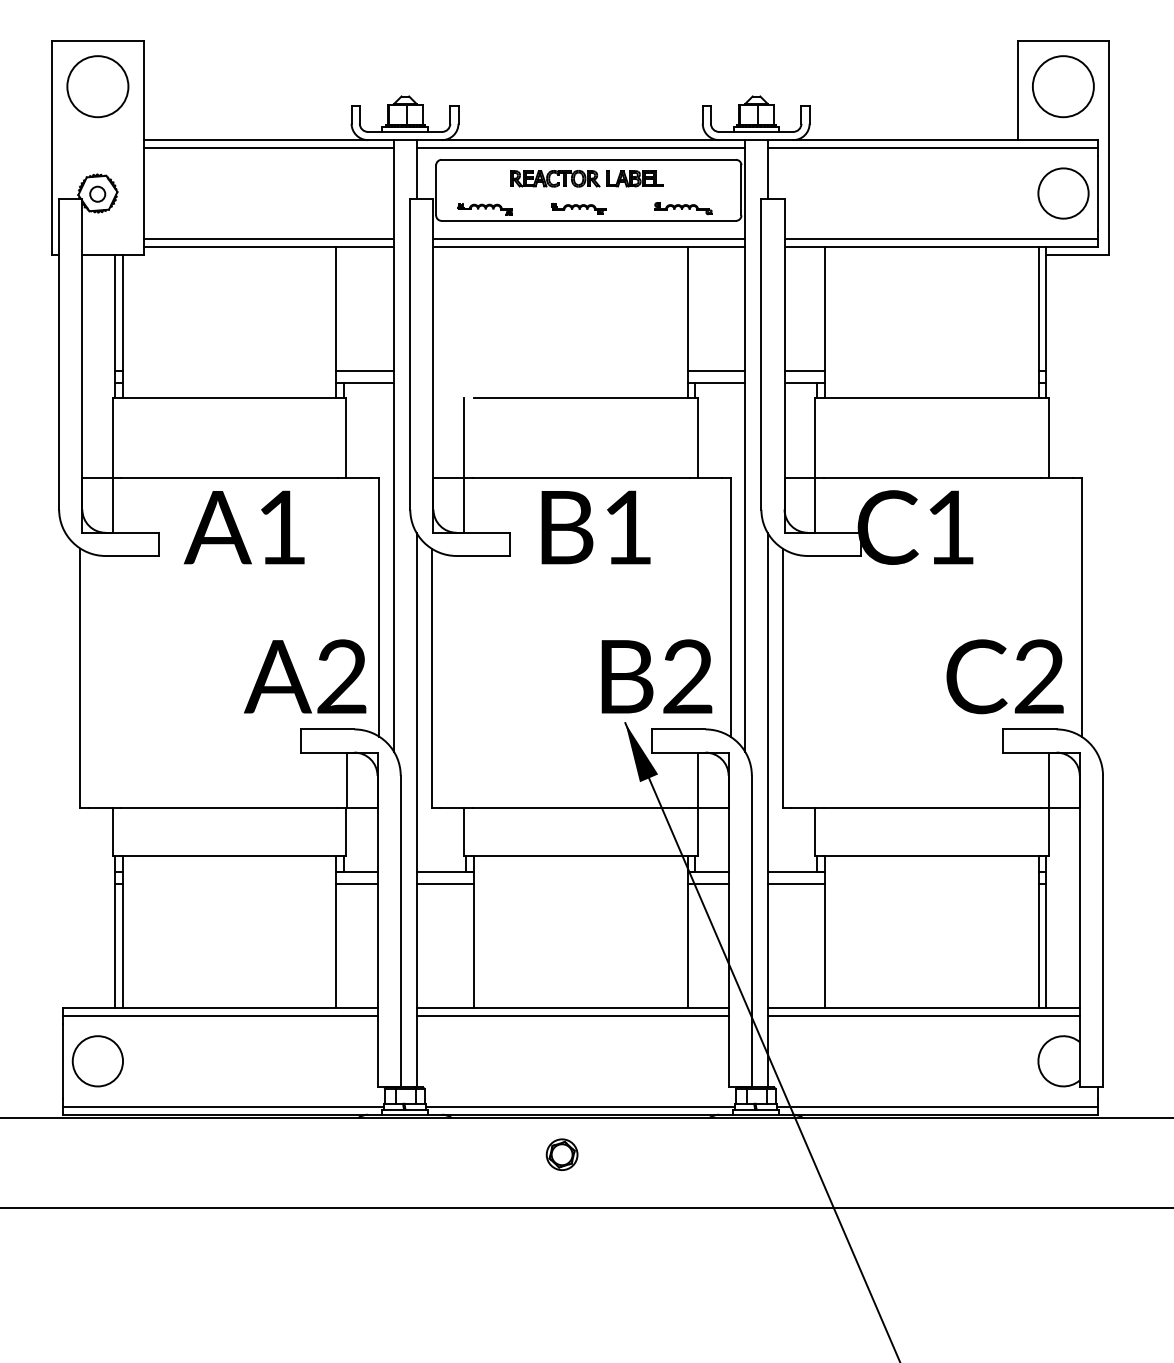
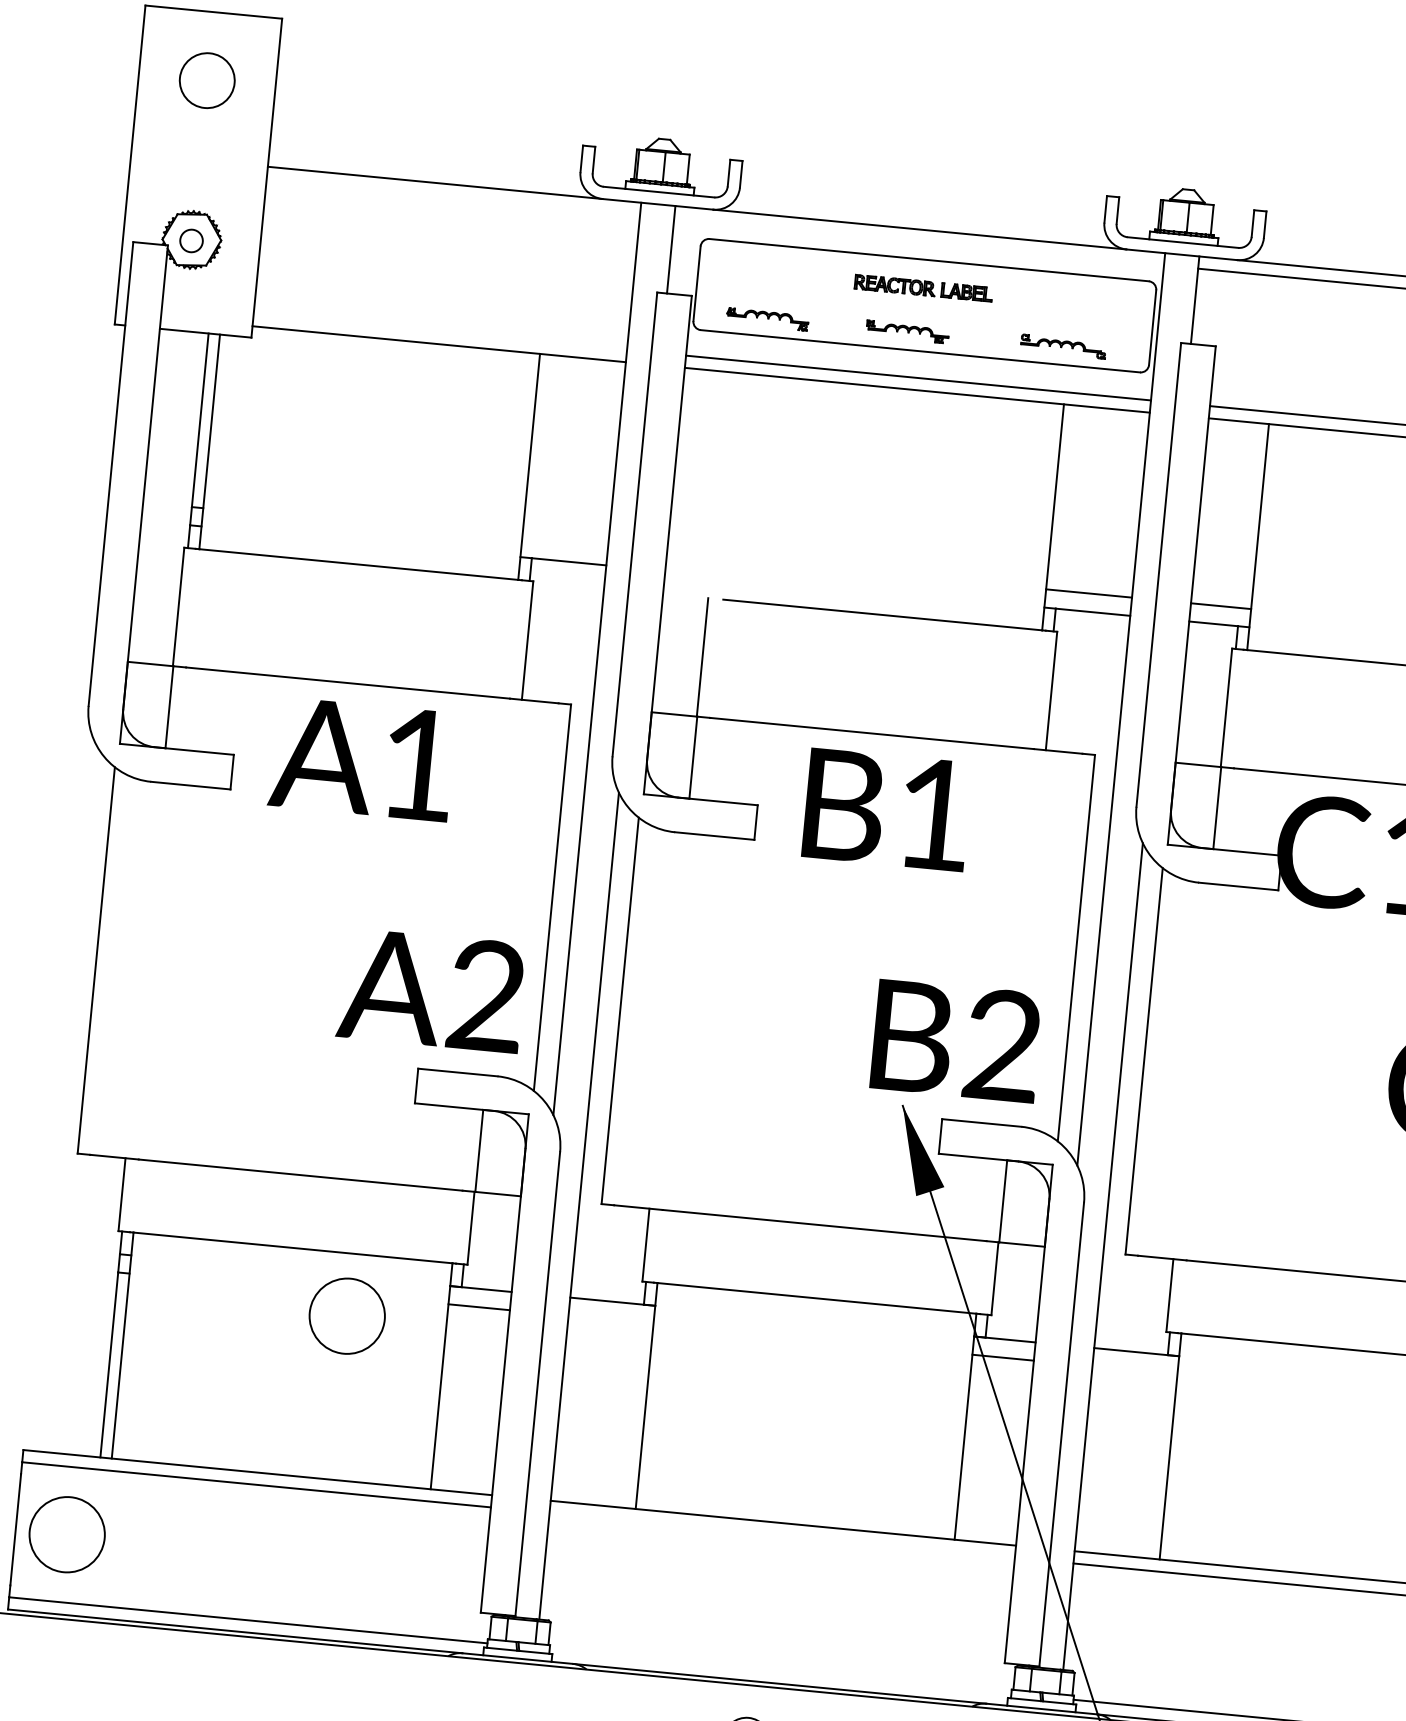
circle: (97, 86) -> (206, 80), size x0.6
line: (268, 148) -> (452, 197), removed
line: (580, 148) -> (918, 242), removed
part: (586, 178) -> (923, 287), size x0.6
line: (268, 238) -> (439, 331), removed
line: (364, 370) -> (564, 542), removed
line: (444, 883) -> (609, 1319), removed
line: (795, 883) -> (1133, 1369), removed
circle: (269, 898) -> (346, 1316), added
line: (572, 1016) -> (781, 1536), removed
line: (580, 1106) -> (780, 1671), removed

